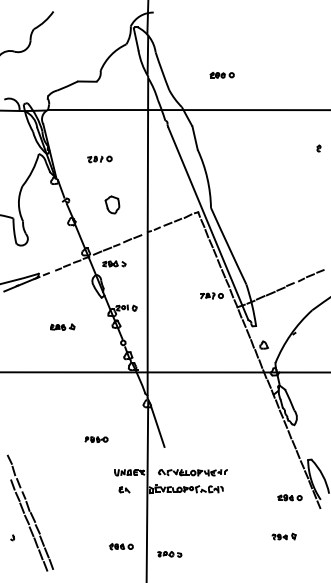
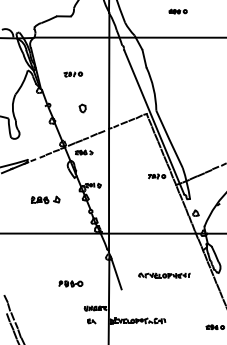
part: (221, 74) -> (177, 11), moved
part: (112, 204) -> (82, 108), size x0.6
part: (62, 326) -> (45, 199), size x1.6
part: (96, 439) -> (70, 283), size x1.4
part: (192, 472) -> (164, 275), moved

